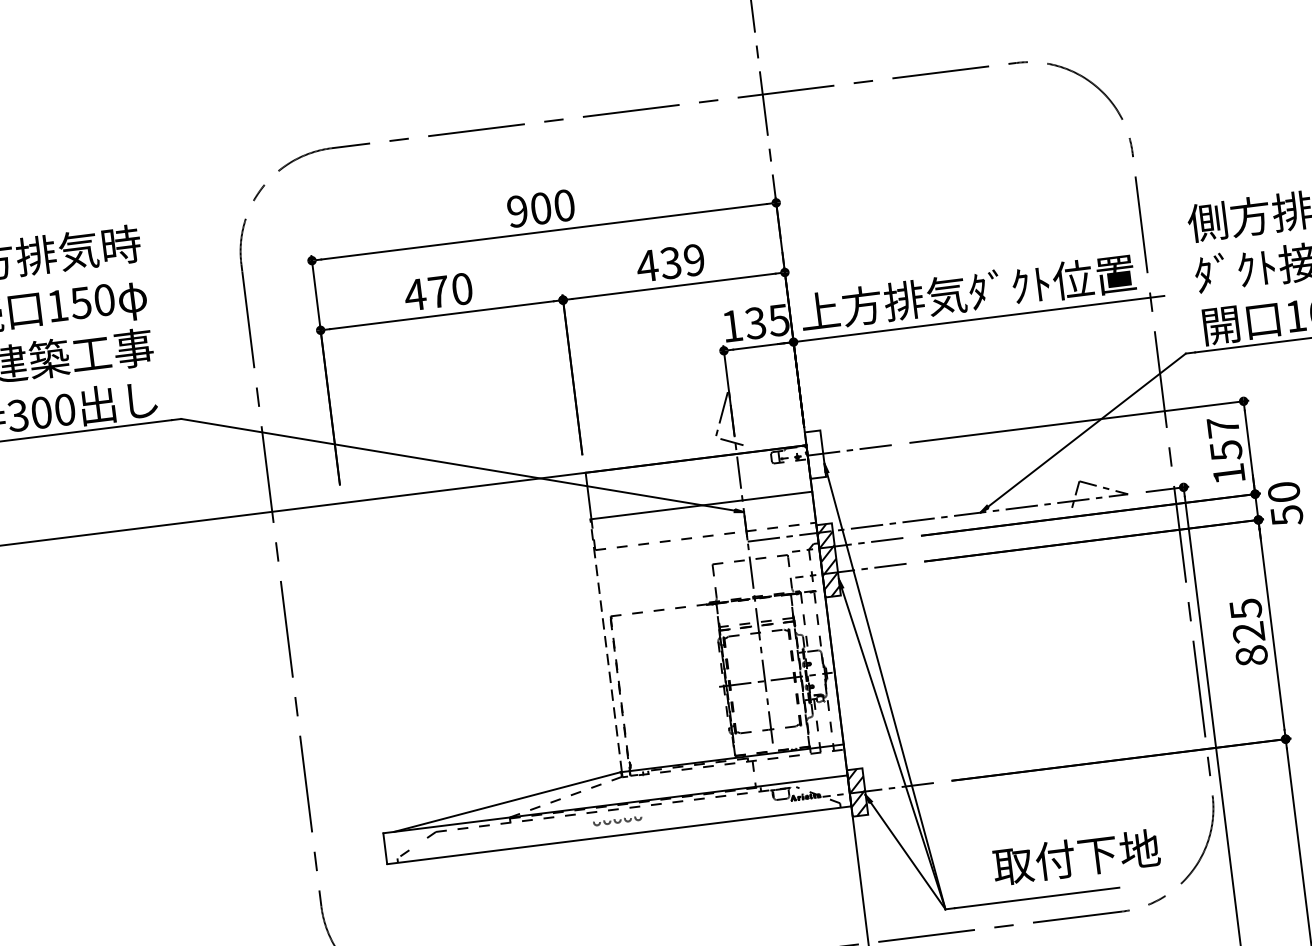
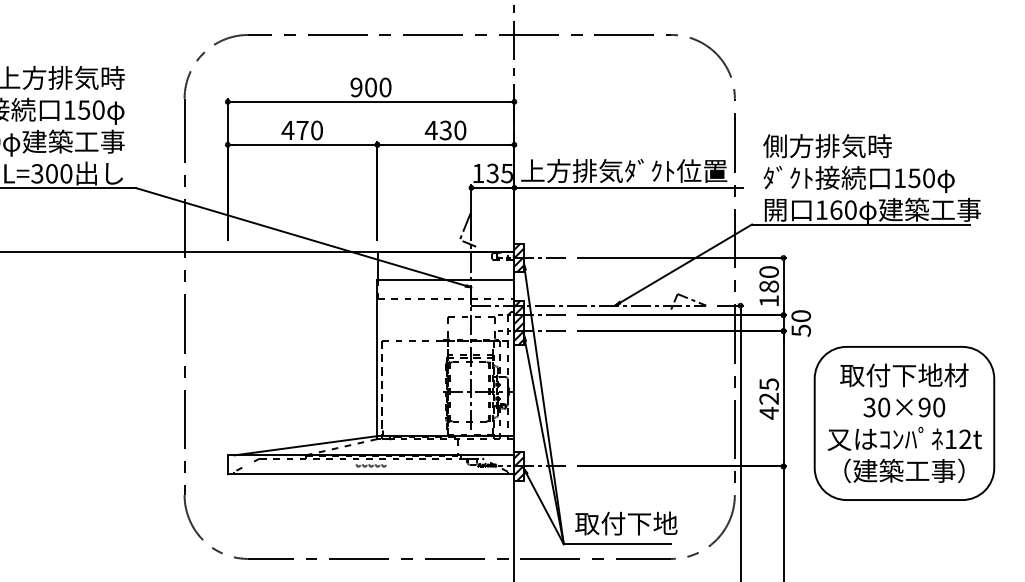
text: (694, 260) -> (460, 130), 439 -> 430
text: (1223, 439) -> (768, 279), 157 -> 180
hatch: (814, 454) -> (518, 257), added
line: (606, 644) -> (377, 357), dashed -> solid
text: (1252, 654) -> (769, 412), 825 -> 425
text: (1076, 857) -> (626, 523), moved

